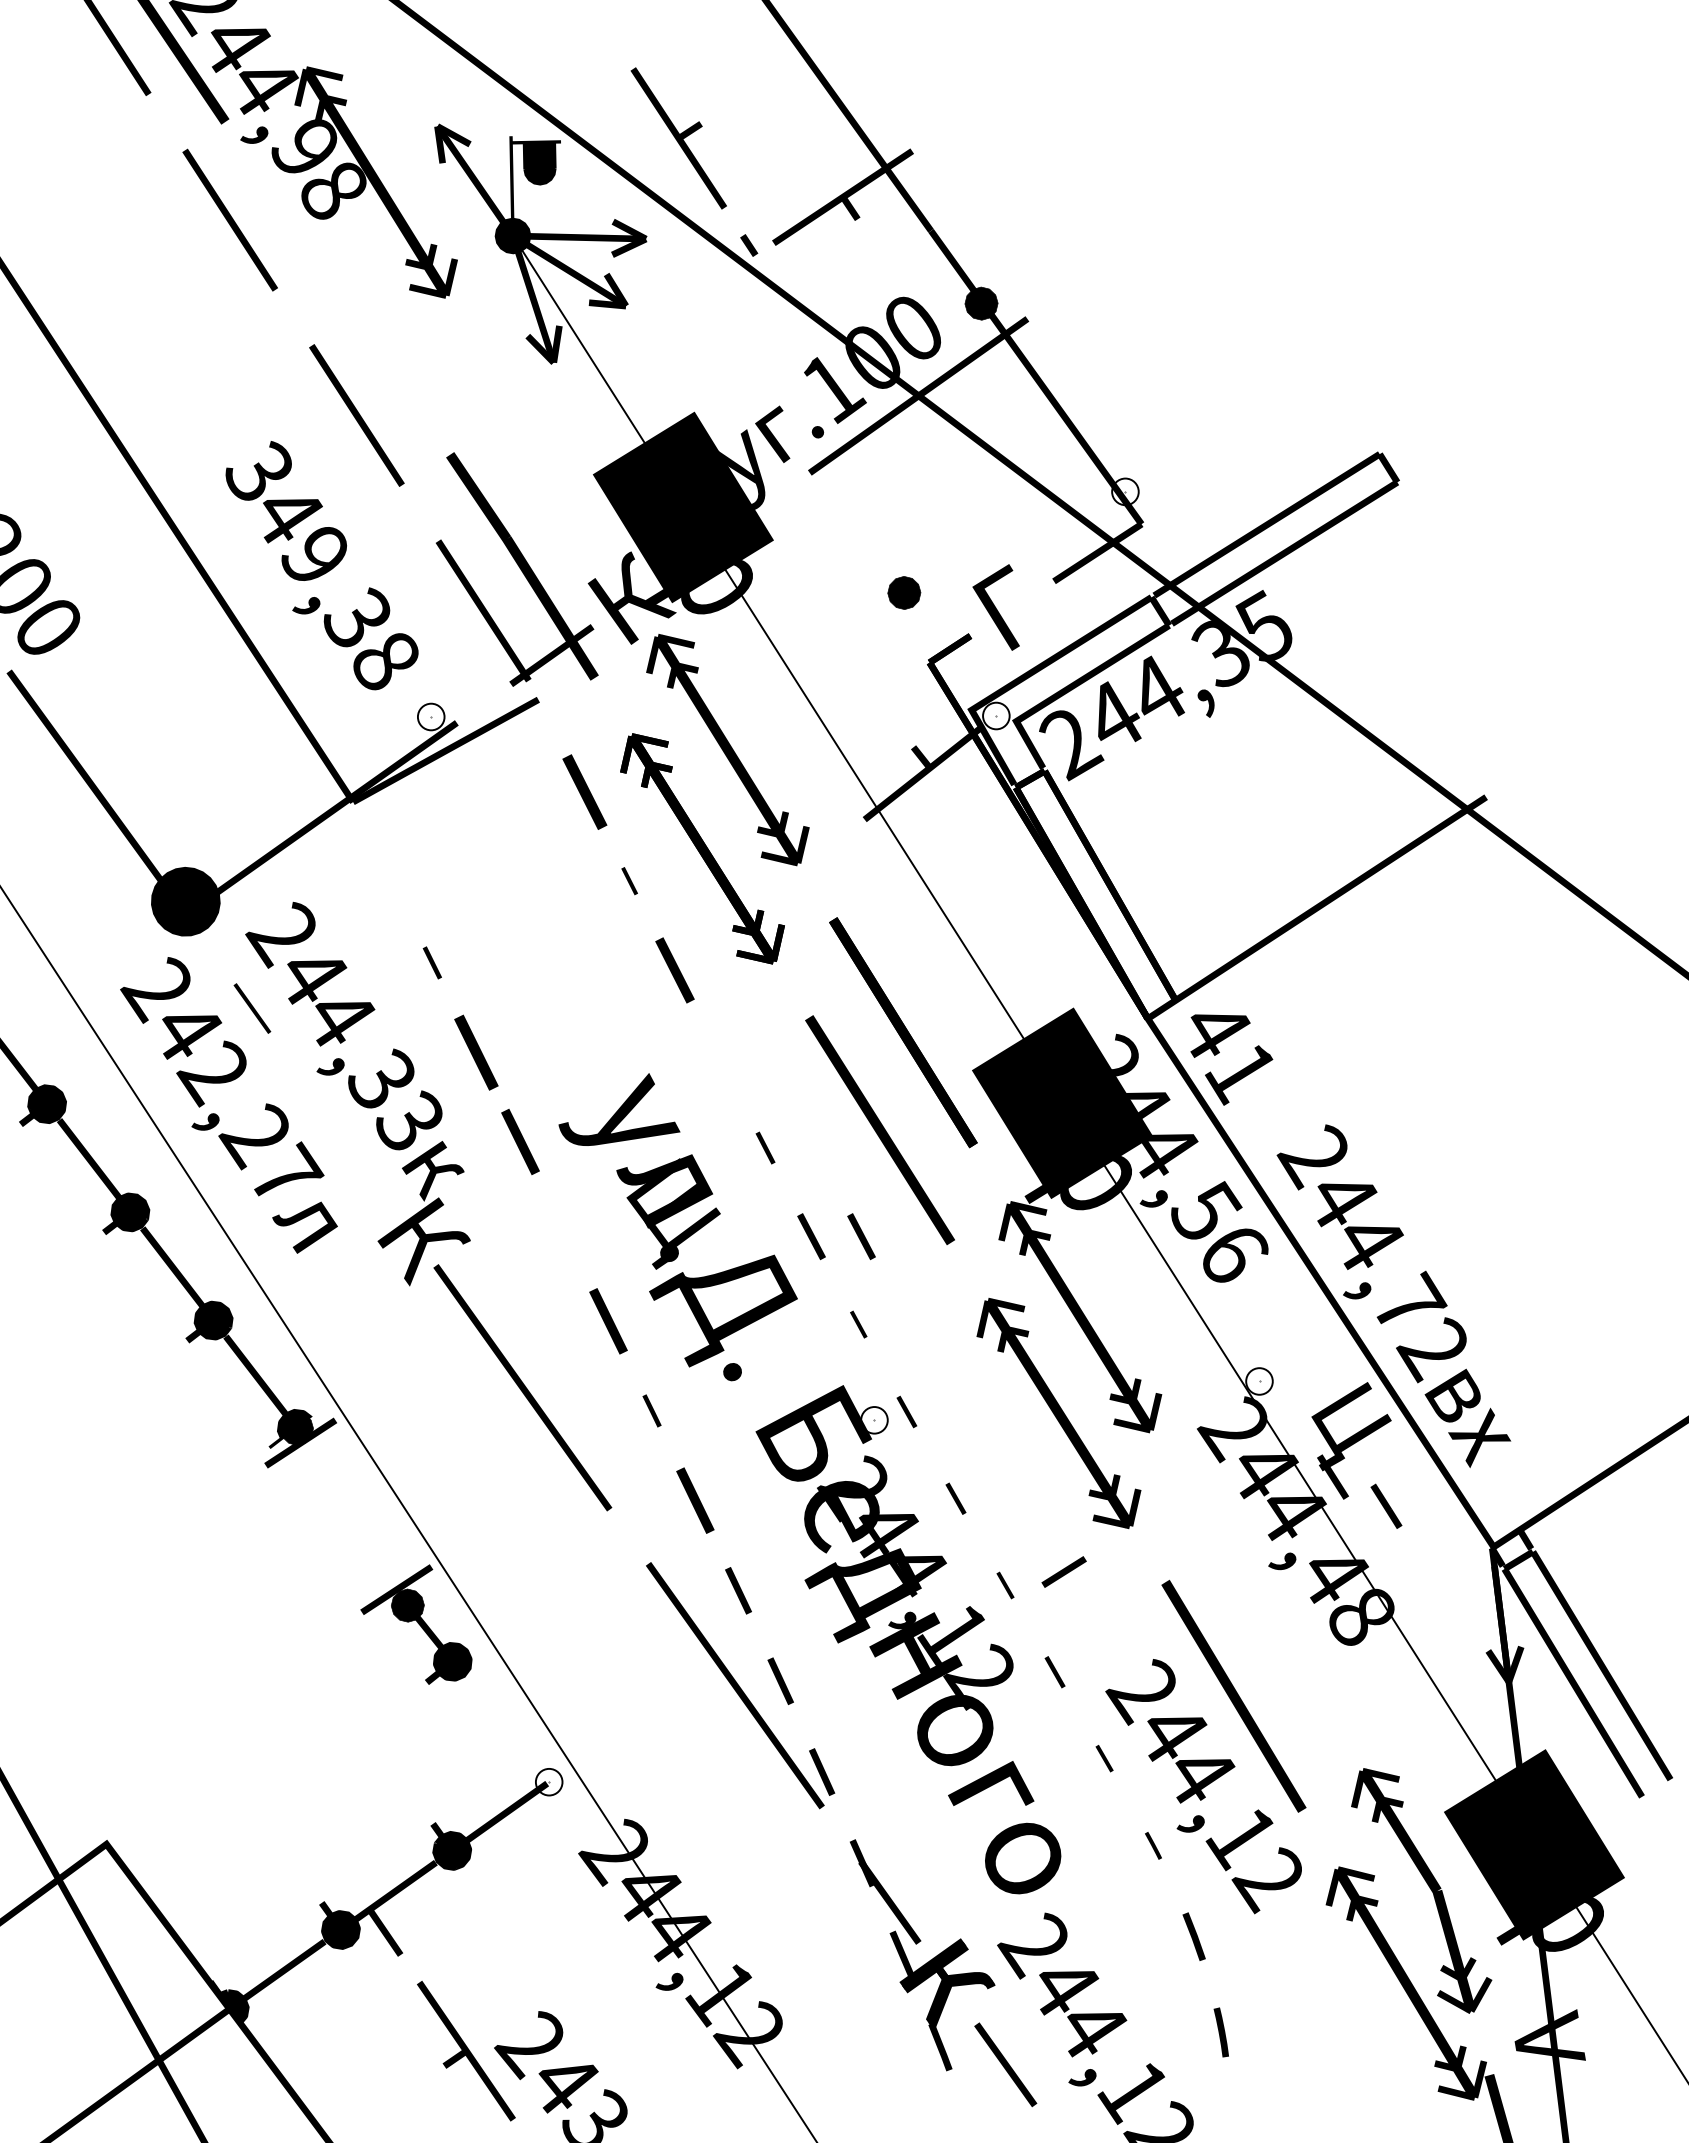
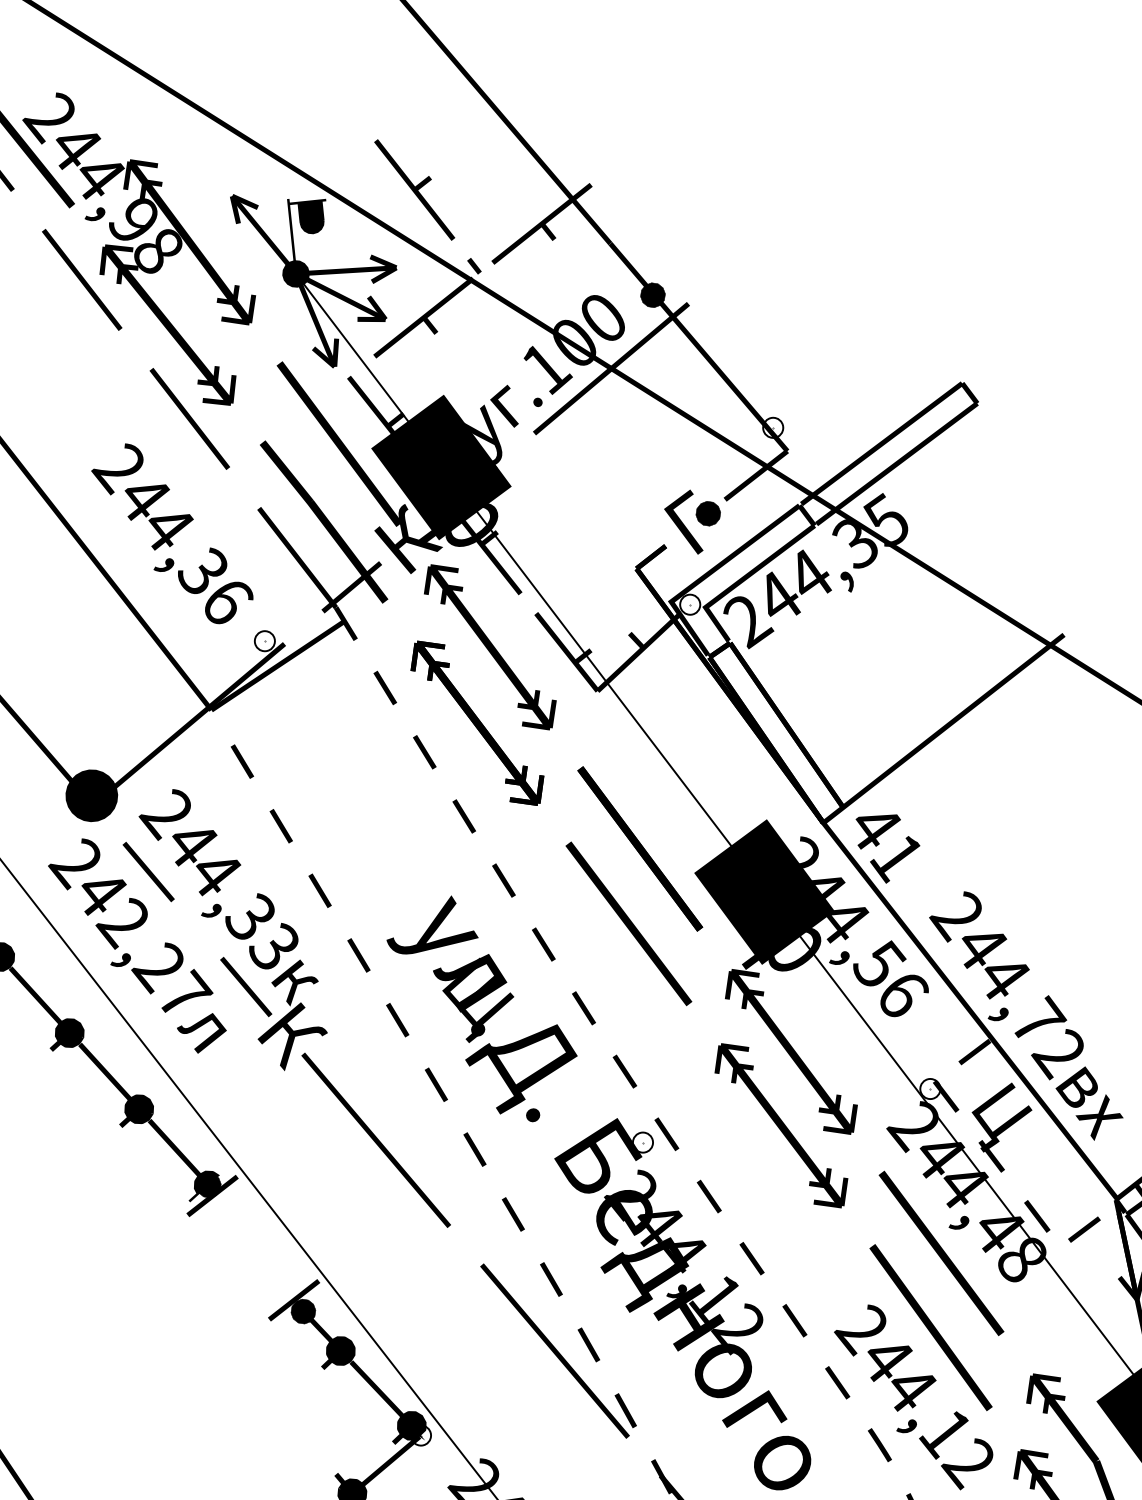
fill: (338, 288) -> (167, 324), added
fill: (676, 307) -> (423, 317), added
fill: (617, 447) -> (388, 426), added
fill: (551, 465) -> (339, 444), added
text: (320, 565) -> (171, 534), 349,38 -> 244,36
part: (904, 592) -> (708, 513), moved
fill: (727, 613) -> (481, 544), added
fill: (539, 702) -> (345, 623), added
fill: (828, 764) -> (566, 651), added
part: (584, 791) -> (384, 687), size x0.62
fill: (388, 873) -> (242, 761), added
part: (629, 880) -> (424, 751), size x1.67
part: (432, 962) -> (281, 825), size x1.43
part: (674, 969) -> (463, 815), size x0.71
part: (252, 1008) -> (148, 871), size x1.67
part: (476, 1051) -> (320, 890), size x0.62
fill: (719, 1059) -> (503, 880), added
part: (520, 1141) -> (358, 955), size x0.71
part: (765, 1147) -> (543, 944), size x1.43
fill: (368, 1170) -> (246, 986), added
fill: (564, 1231) -> (397, 1020), added
part: (861, 1236) -> (621, 1005), removed
part: (607, 1320) -> (435, 1084), size x0.71
part: (858, 1324) -> (624, 1071), size x1.67
fill: (1322, 1337) -> (975, 1051), added
fill: (1279, 1392) -> (946, 1096), added
part: (651, 1410) -> (474, 1149), size x1.43
part: (906, 1411) -> (666, 1133), size x1.43
part: (955, 1498) -> (708, 1196), size x1.43
part: (695, 1500) -> (513, 1214), size x0.71
part: (1386, 1505) -> (1037, 1215), moved
part: (1063, 1571) -> (1083, 1229), moved
part: (1005, 1585) -> (752, 1258), size x1.67
fill: (1255, 1599) -> (941, 1253), added
part: (1054, 1672) -> (794, 1321), size x1.43
fill: (509, 1733) -> (388, 1401), added
part: (1104, 1758) -> (837, 1382), size x1.67
part: (1153, 1845) -> (879, 1445), size x1.67

